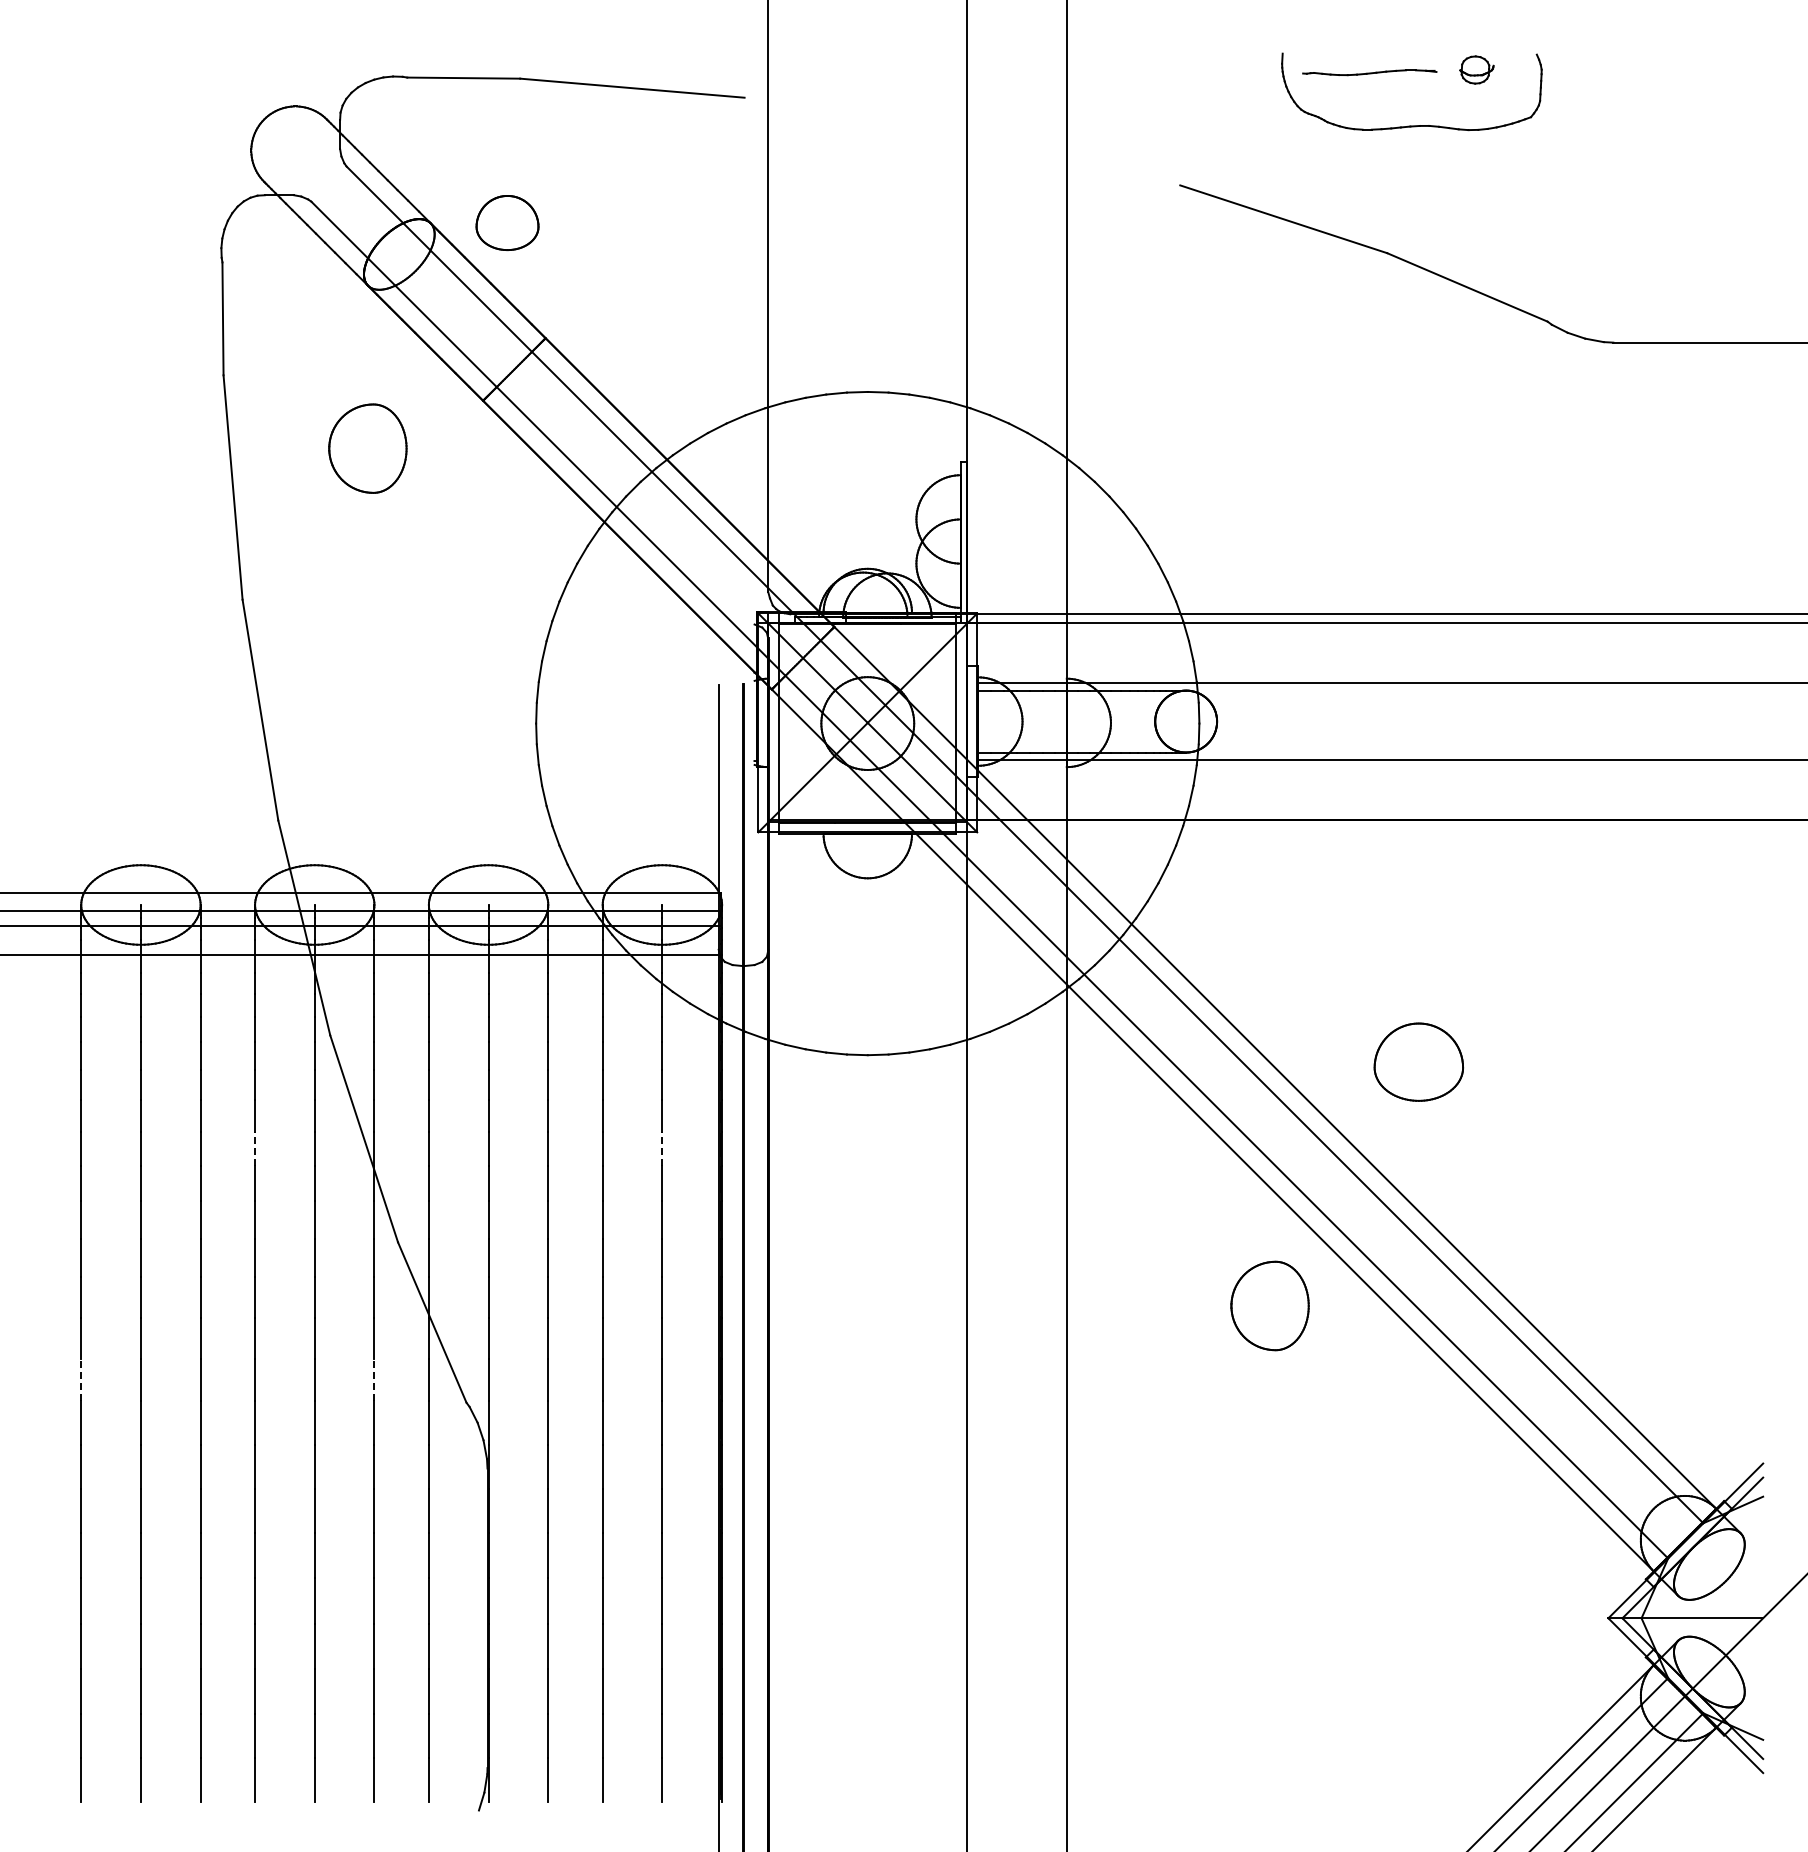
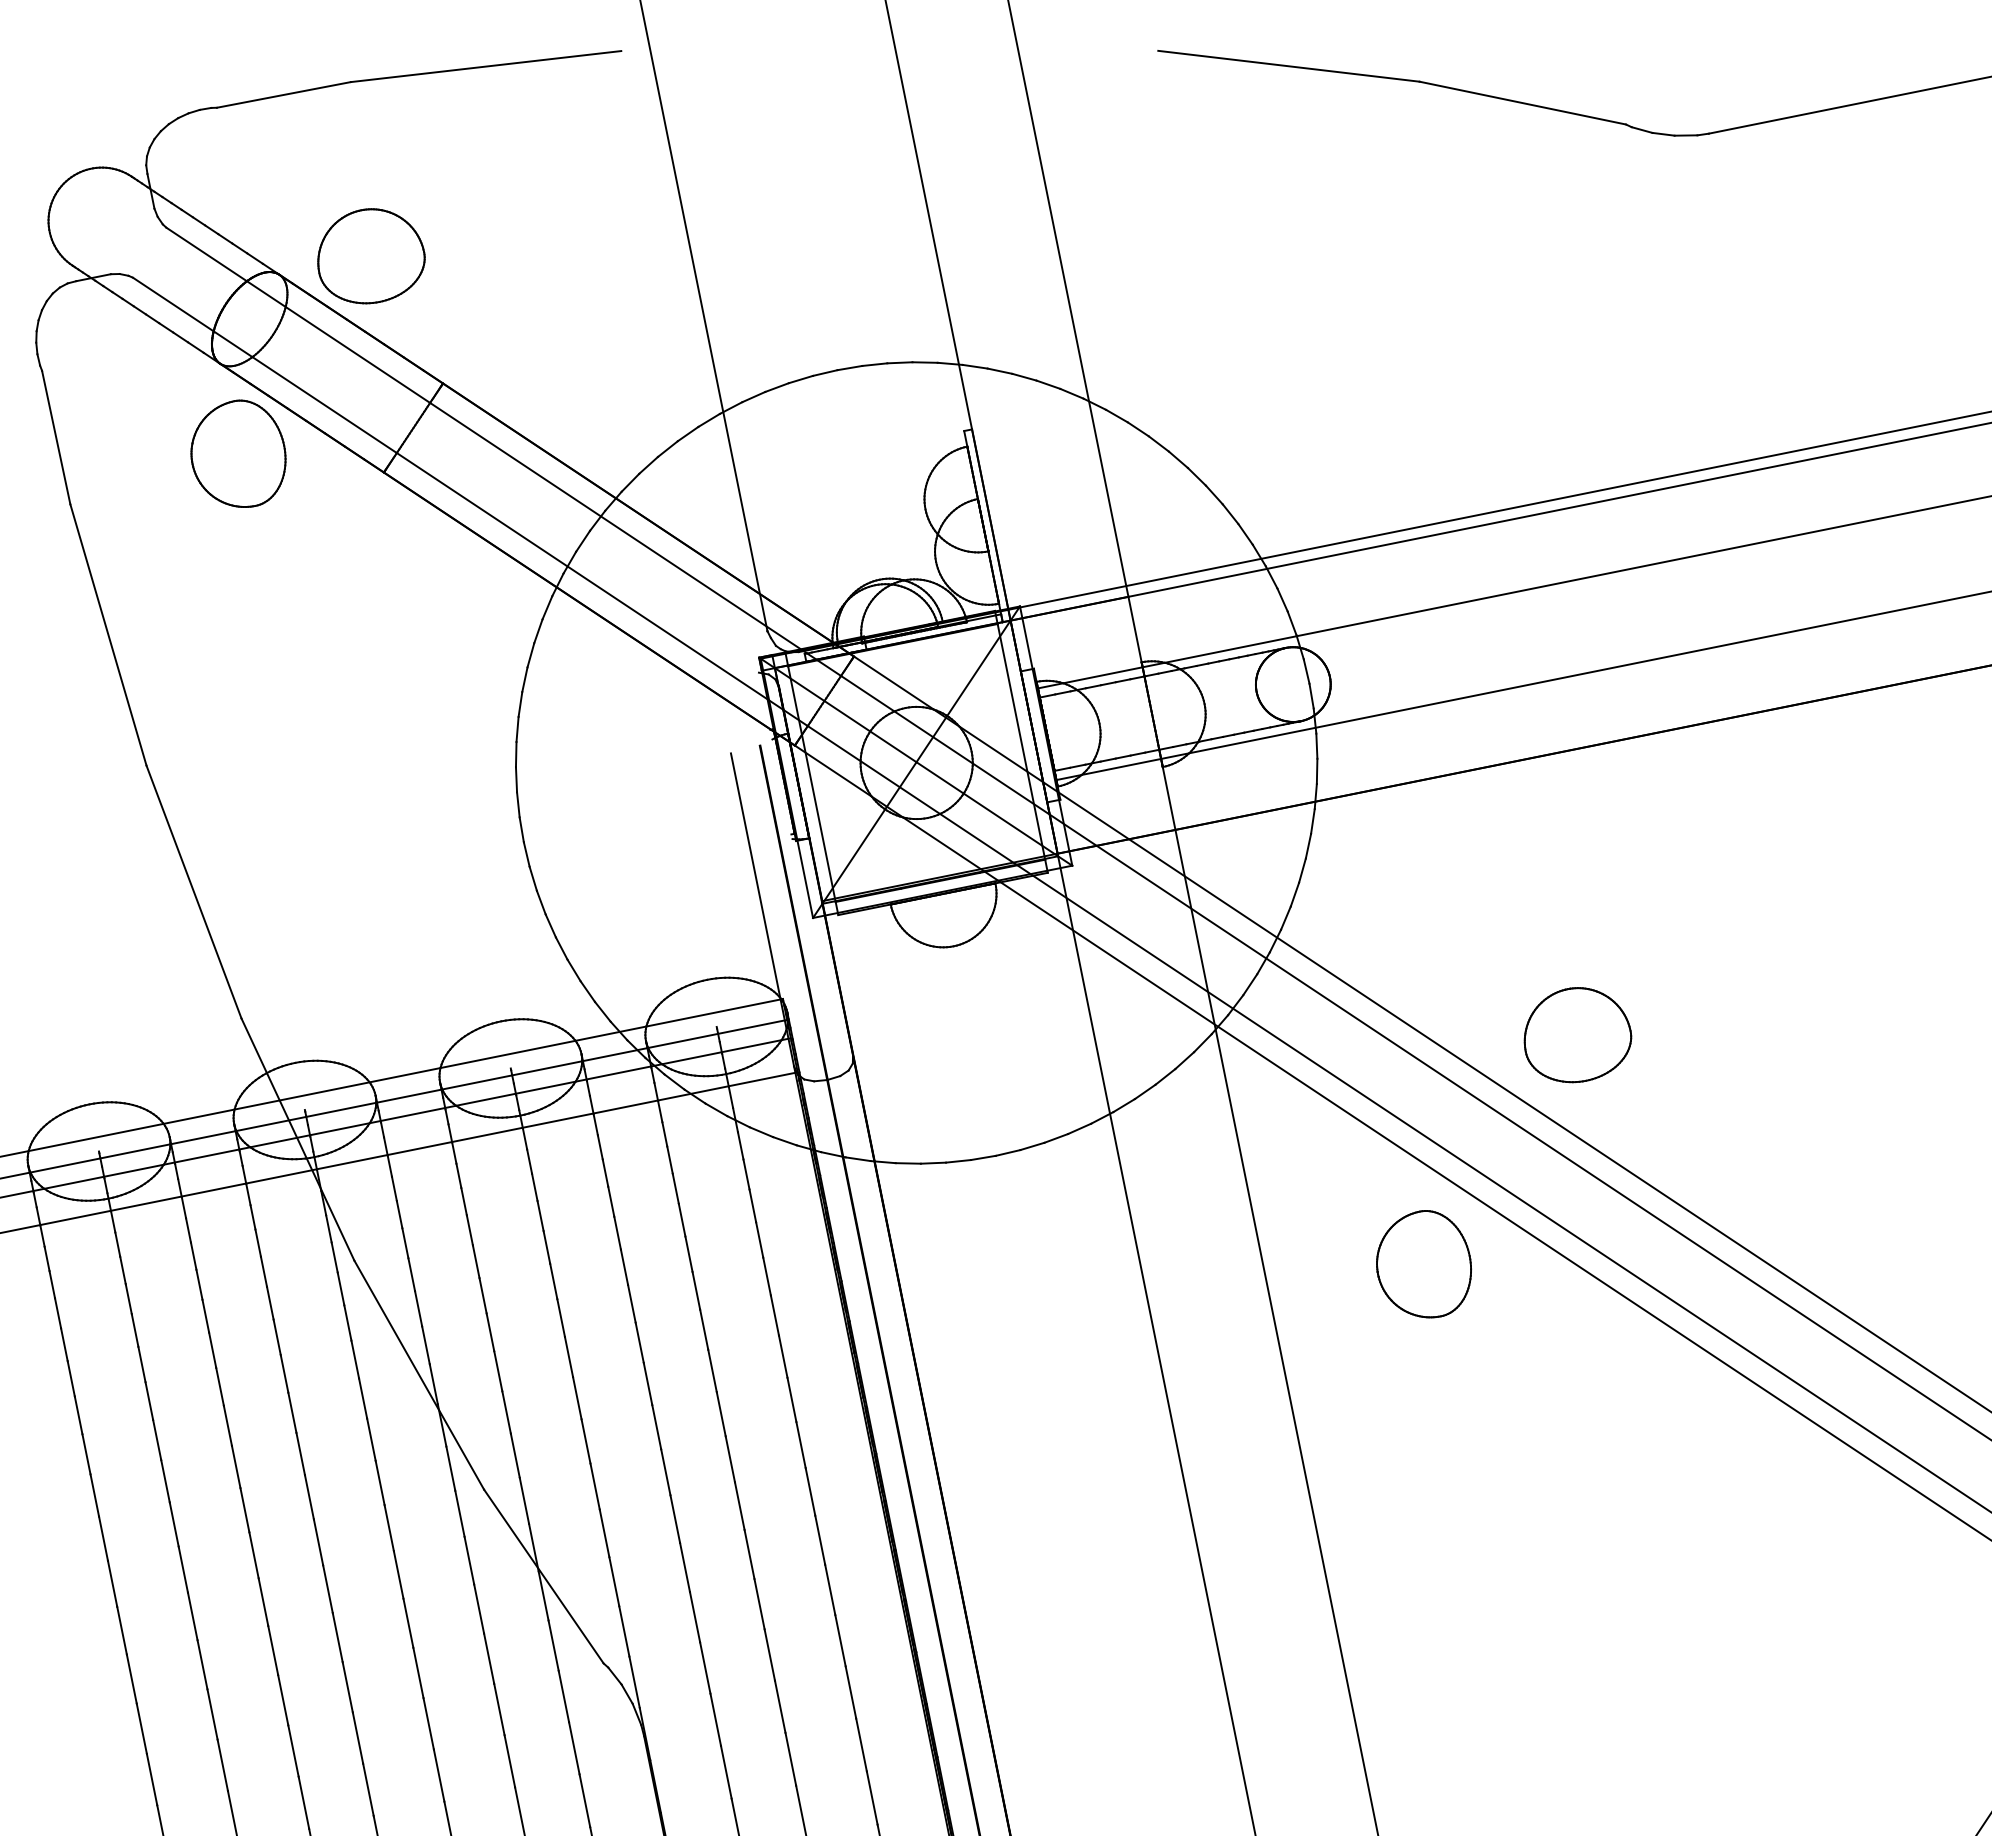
part: (507, 222) -> (370, 255), size x1.43
part: (367, 448) -> (237, 454), moved
part: (1418, 1061) -> (1576, 1034), moved
line: (255, 1148) -> (292, 1412), dashed -> solid
line: (662, 1148) -> (774, 1315), dashed -> solid
part: (1269, 1305) -> (1423, 1264), moved
line: (81, 1379) -> (141, 1727), dashed -> solid
line: (374, 1379) -> (489, 1657), dashed -> solid

